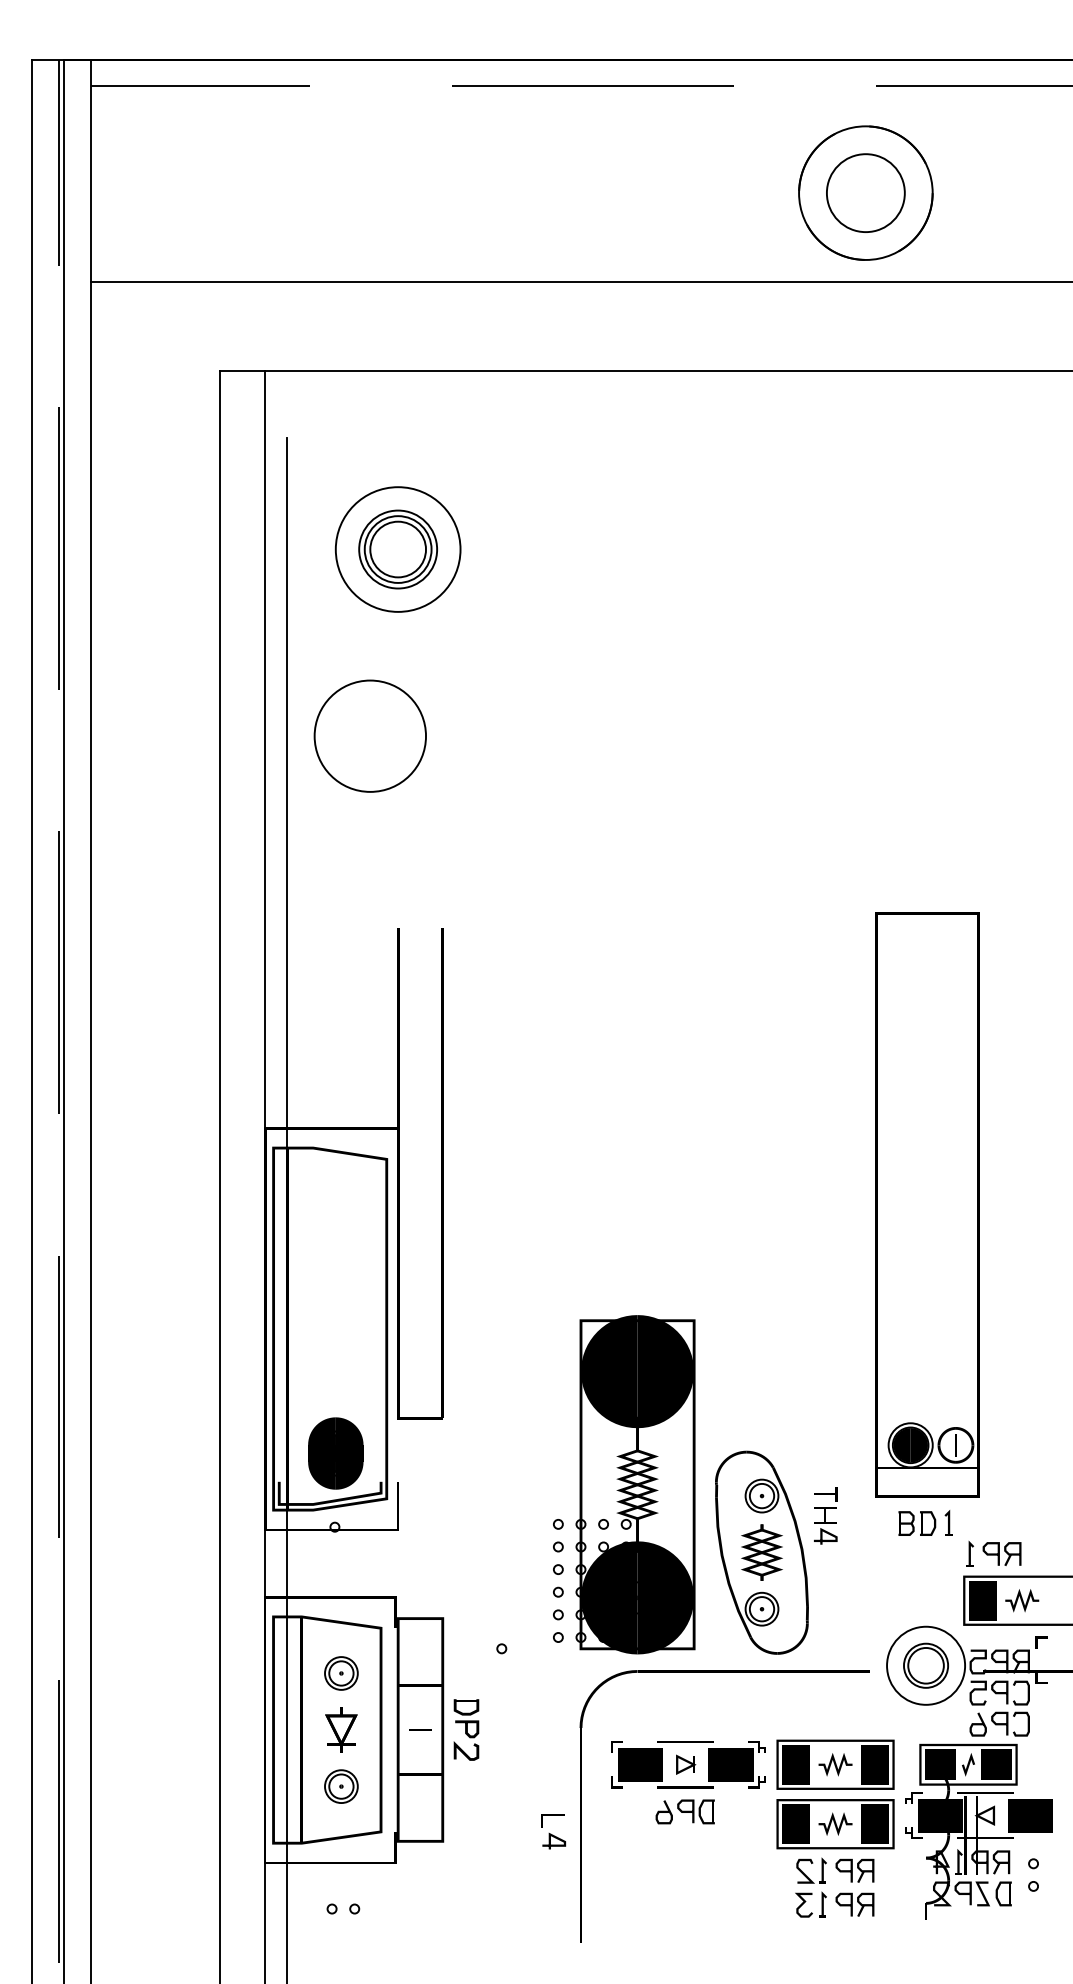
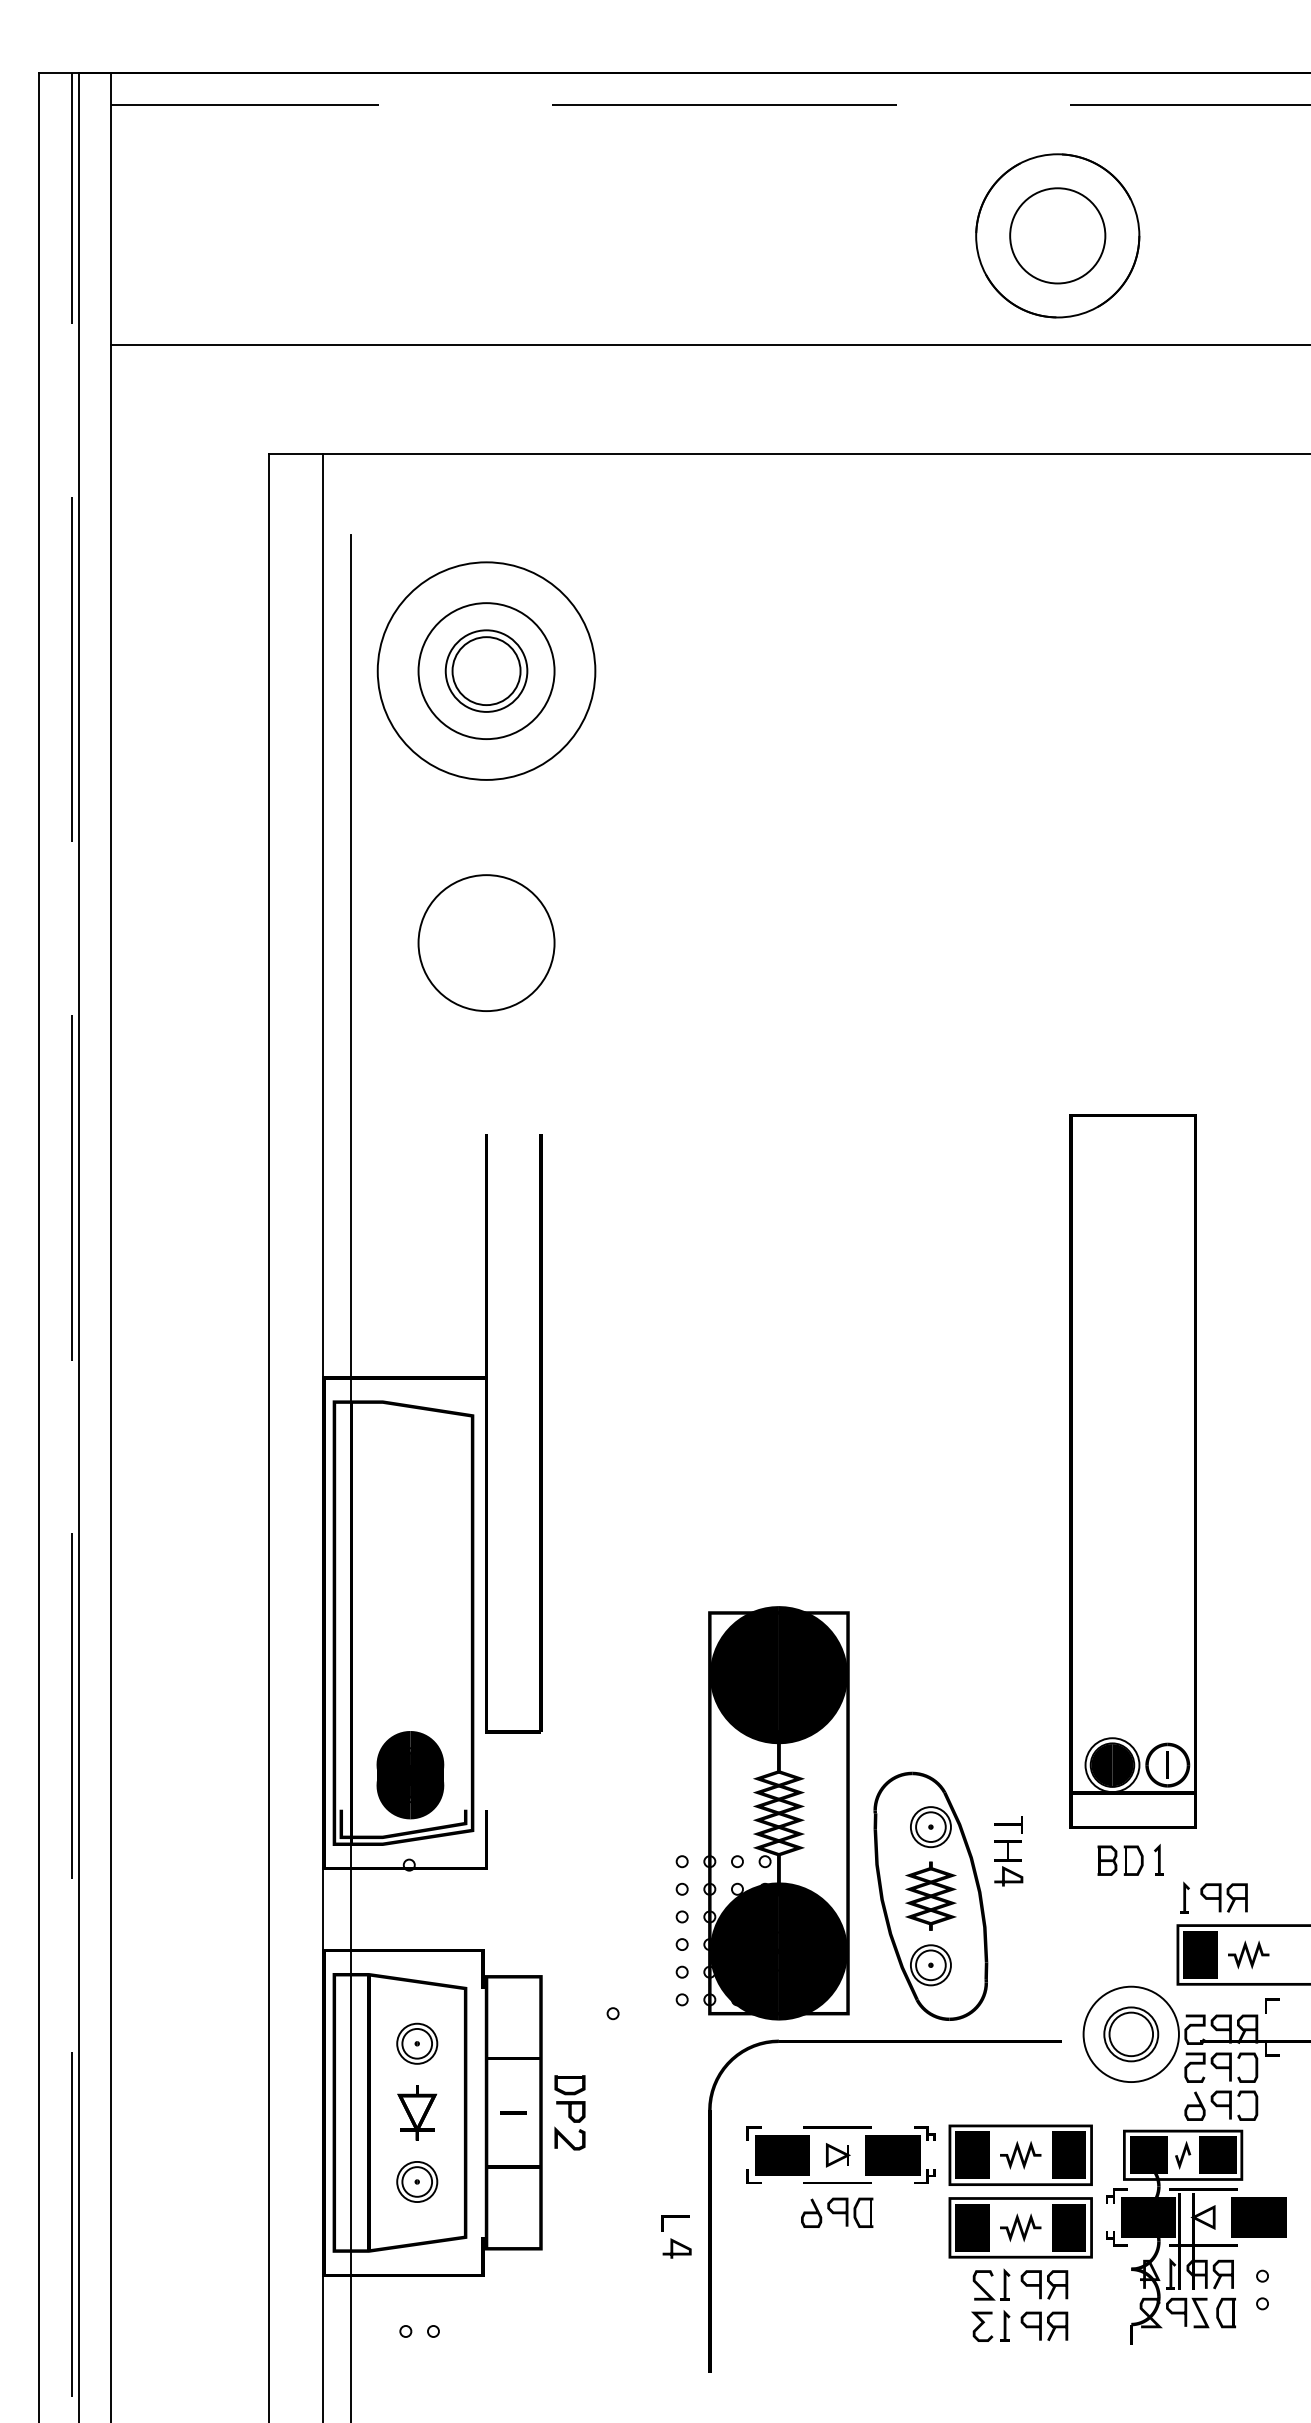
circle: (398, 549) -> (486, 670), size x1.43
circle: (398, 549) -> (486, 671), size x1.43
circle: (370, 735) -> (486, 942), moved

